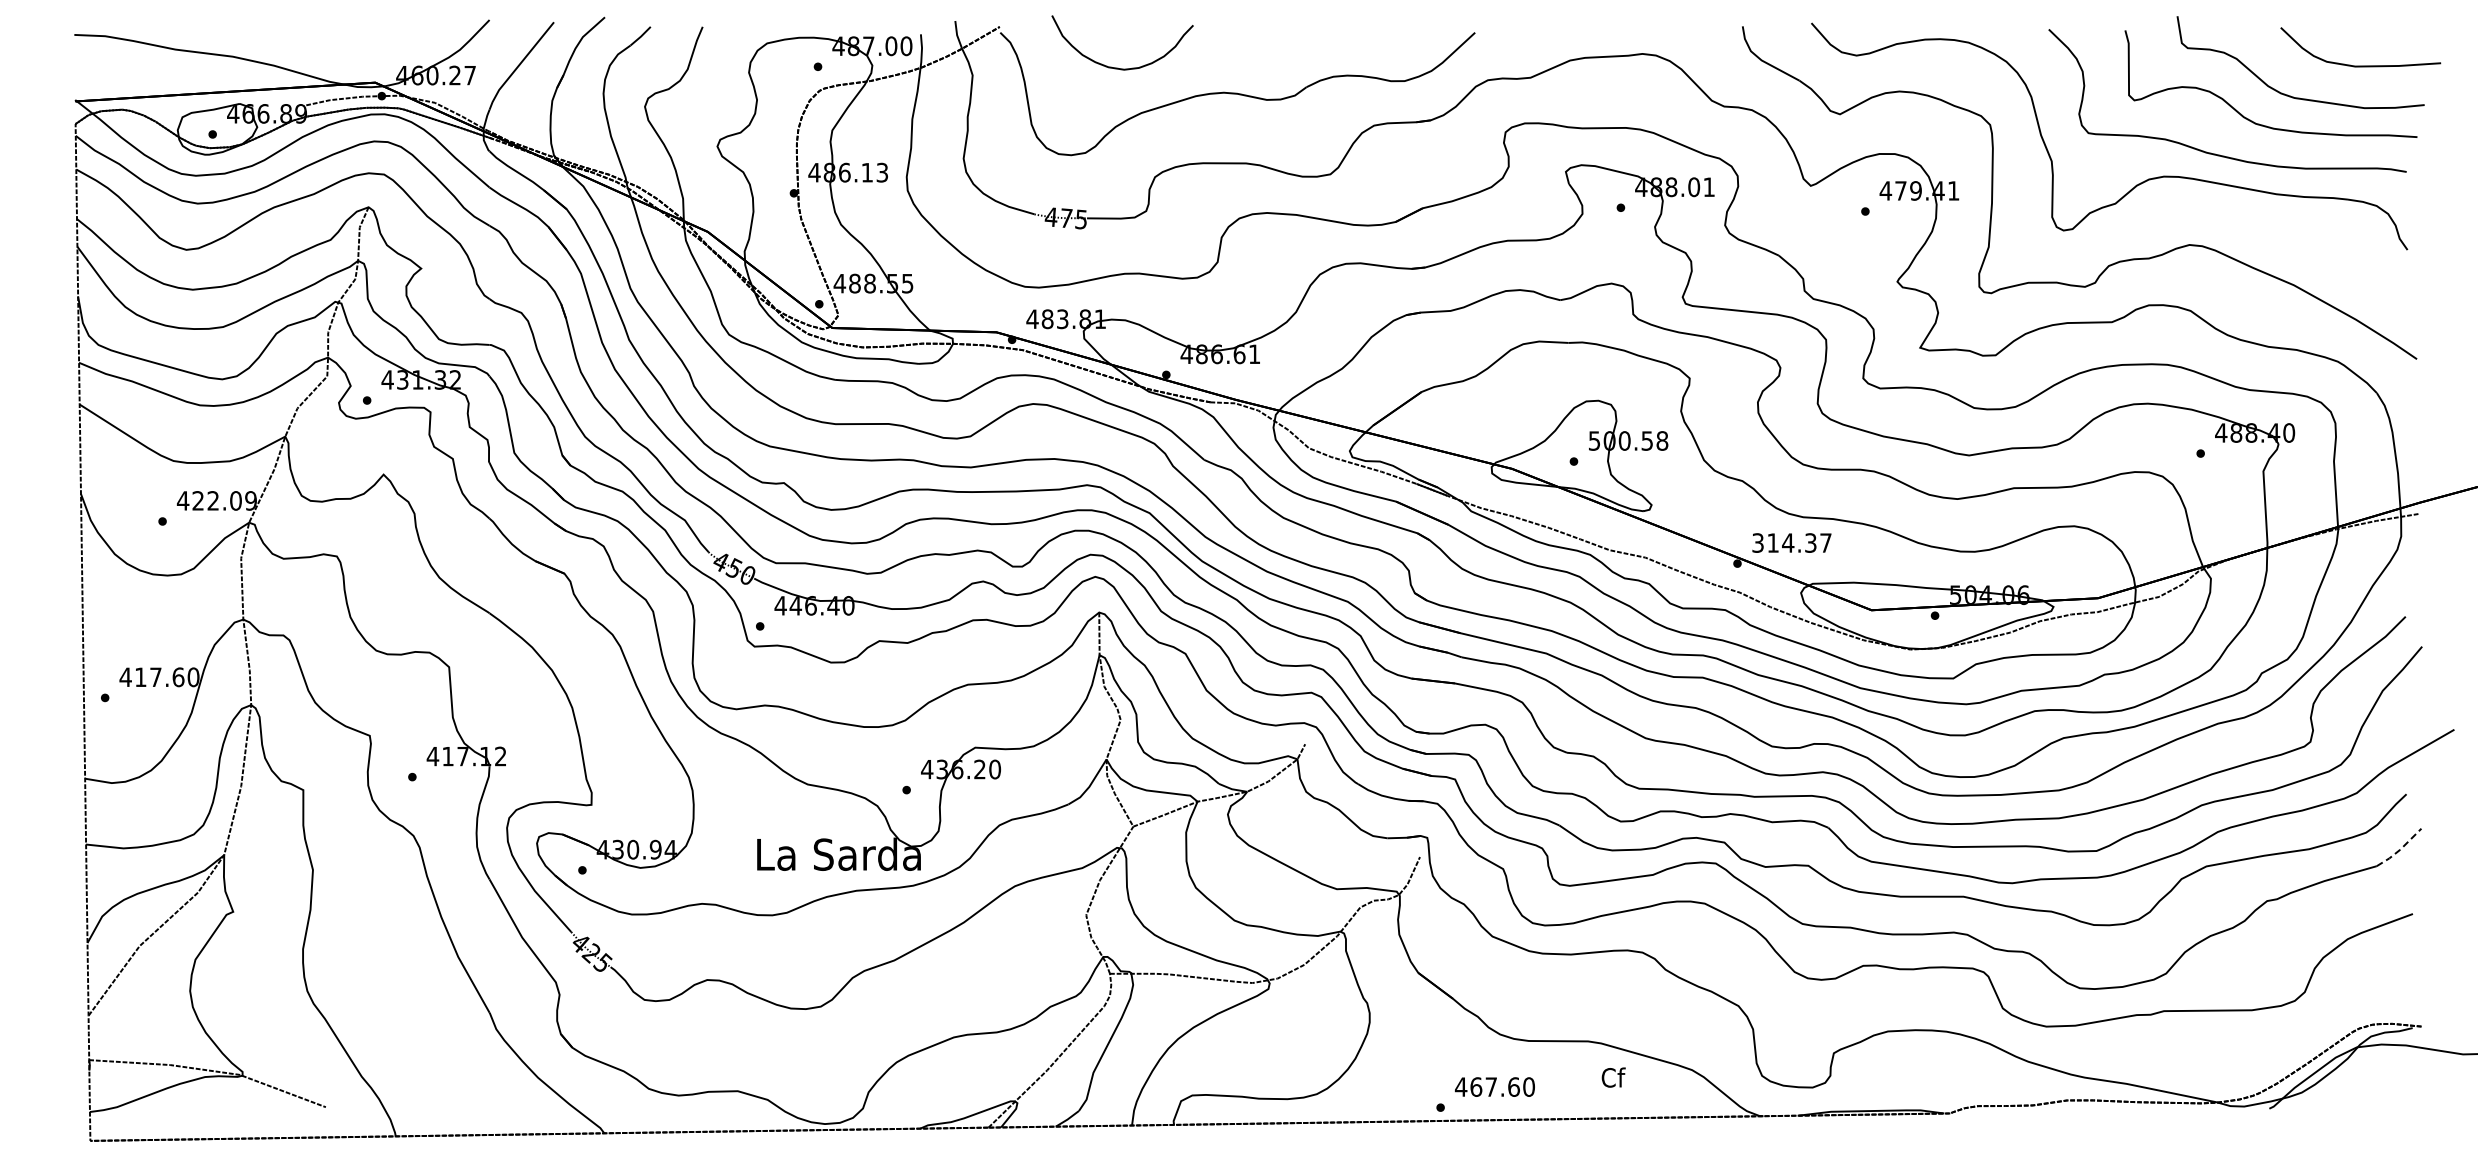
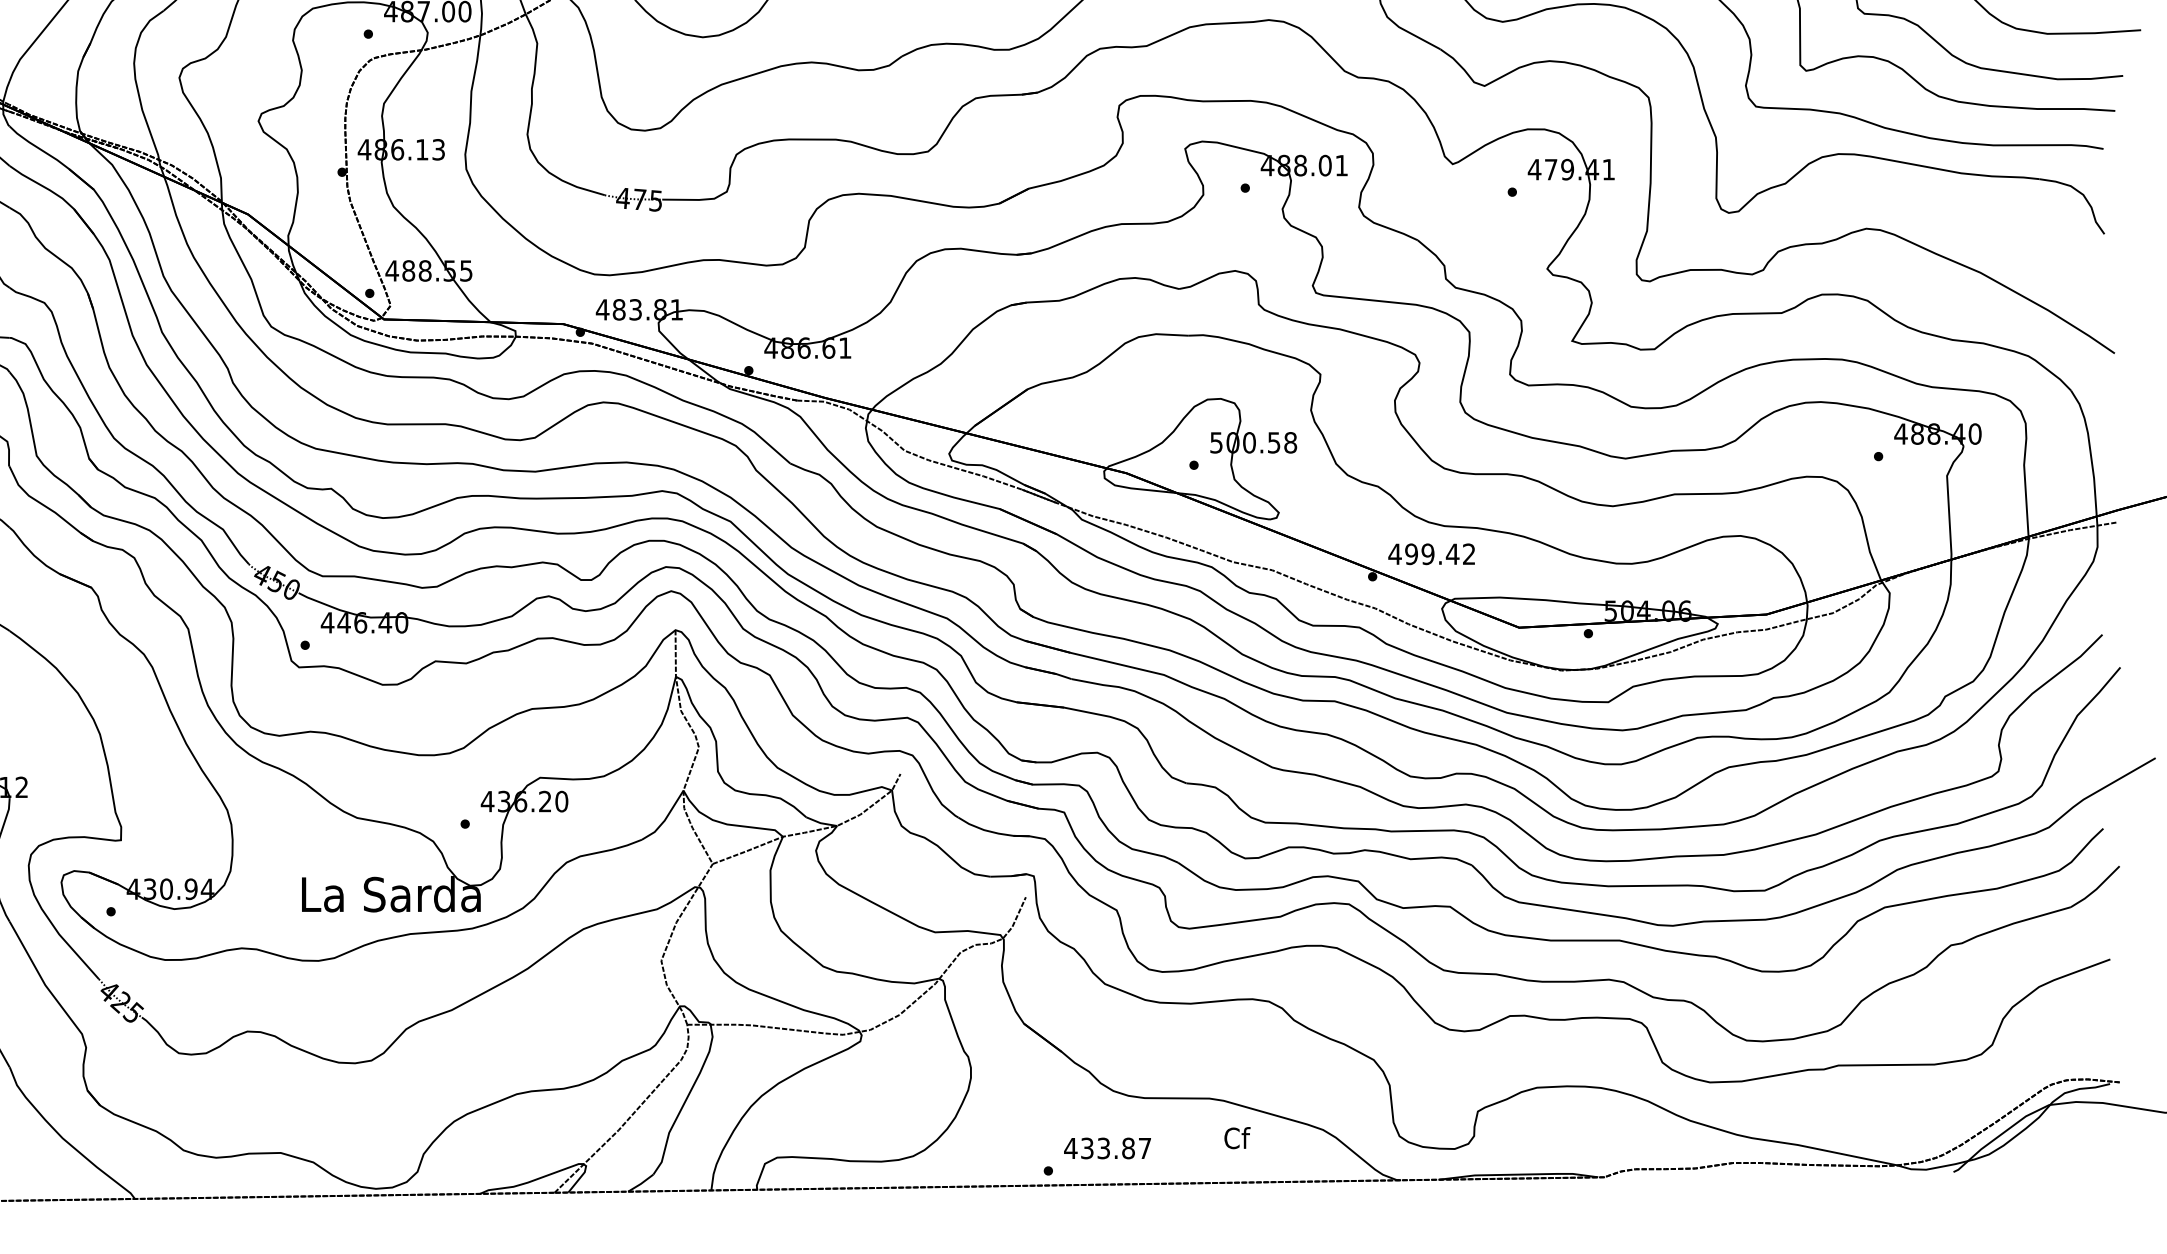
text: (1791, 542) -> (1431, 553), 314.37 -> 499.42
line: (2400, 849) -> (2096, 888), dashed -> solid
text: (1502, 1086) -> (1115, 1147), 467.60 -> 433.87

